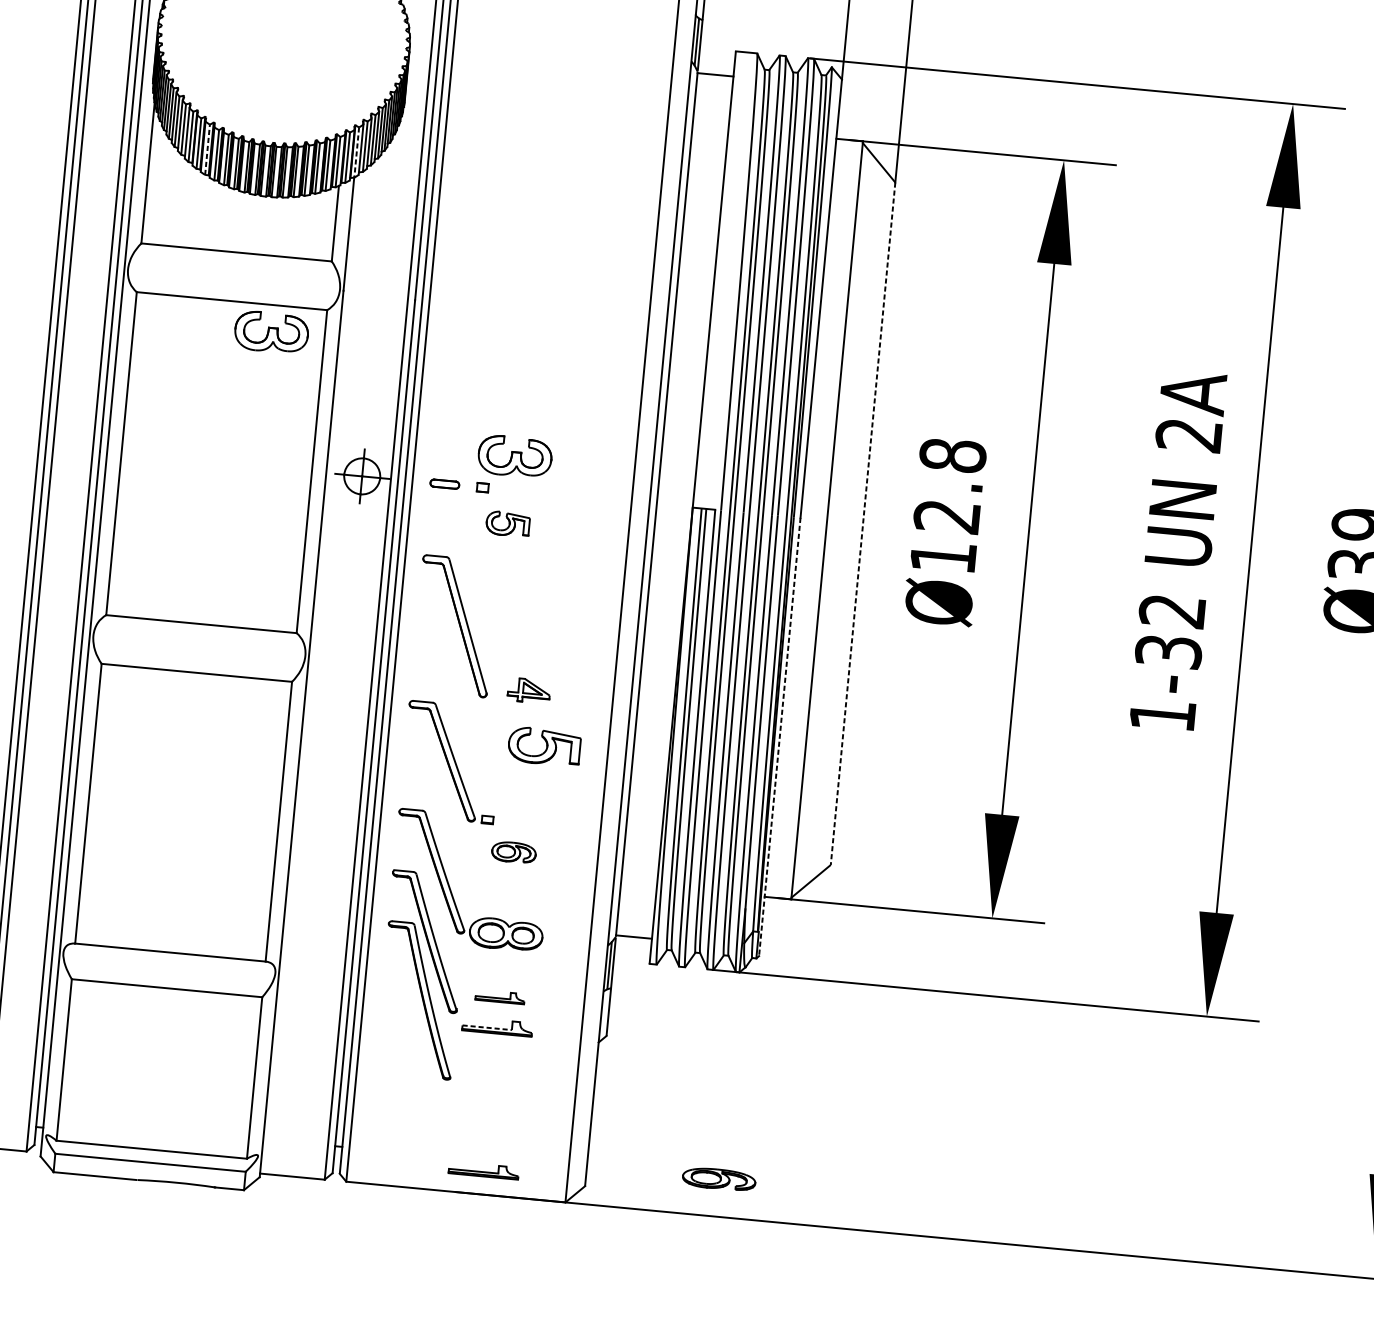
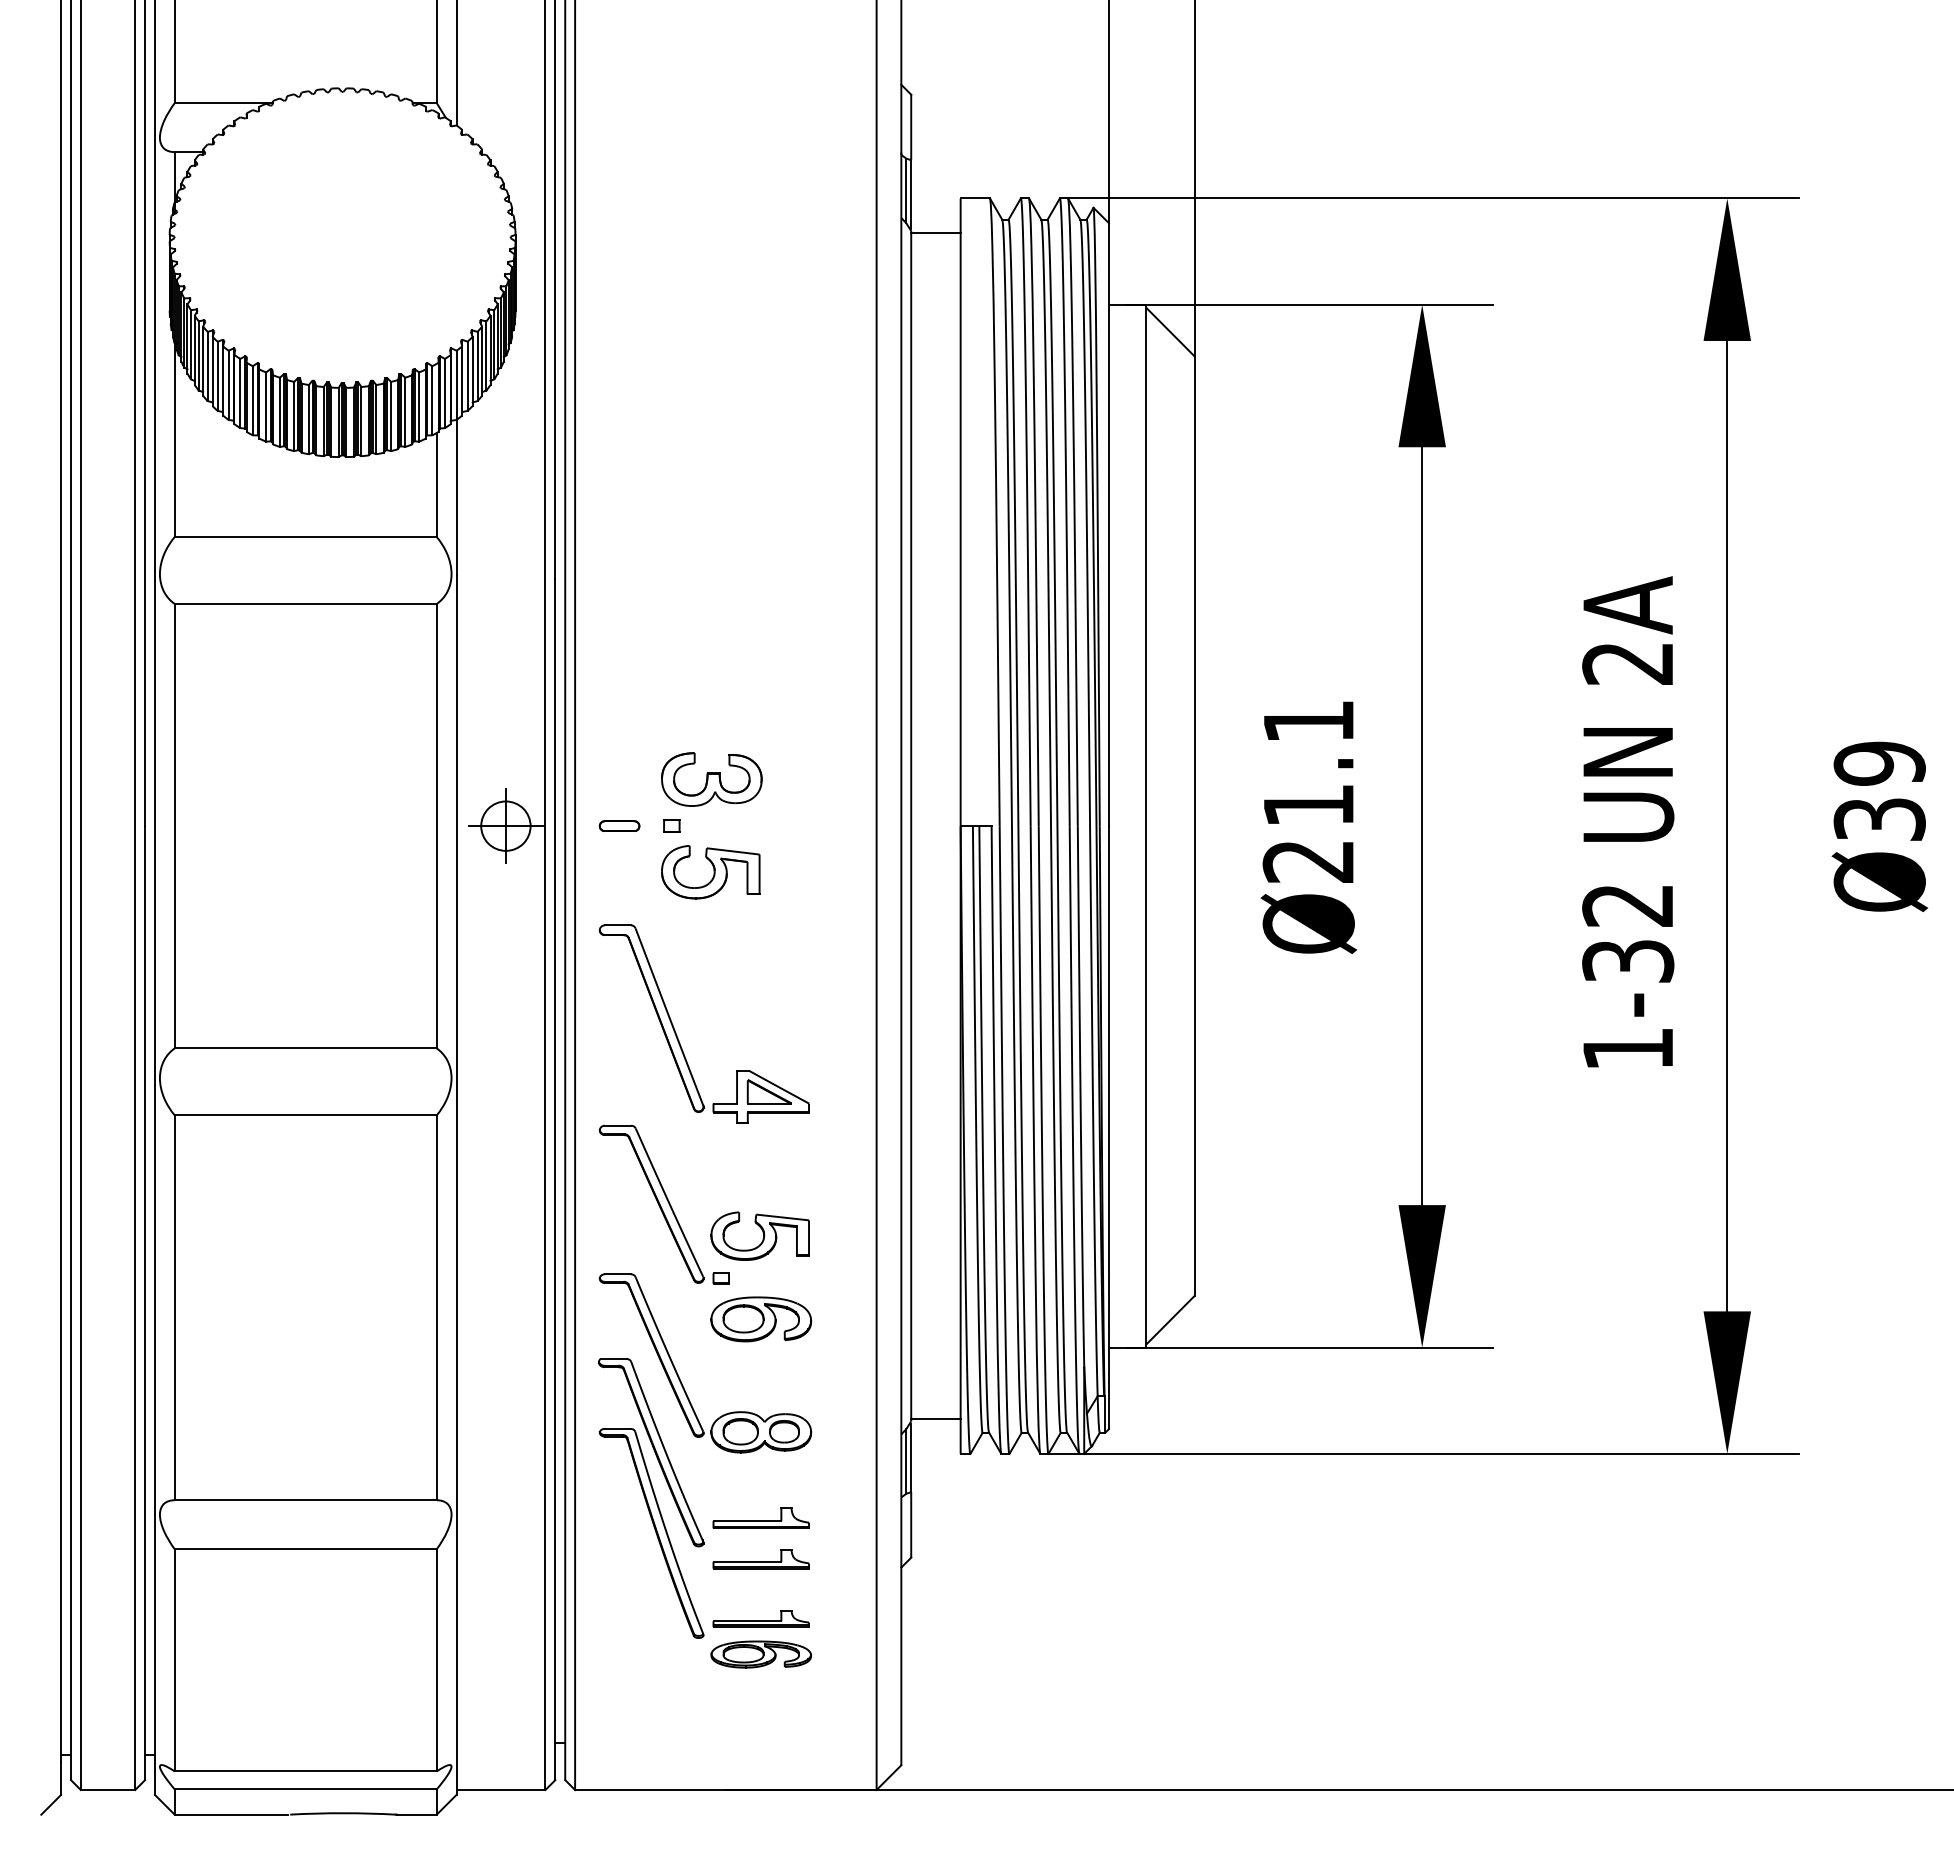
line: (207, 149) -> (252, 400), dashed -> solid
line: (356, 152) -> (456, 385), dashed -> solid
part: (271, 332) -> (363, 641), removed
text: (948, 505) -> (1308, 790), Ø12.8 -> Ø21.1
line: (862, 523) -> (1194, 826), dashed -> solid
part: (507, 524) -> (710, 872), size x1.67
part: (528, 690) -> (760, 1096), size x1.67
line: (779, 736) -> (1108, 1127), dashed -> solid
part: (543, 746) -> (759, 1235), moved
part: (514, 852) -> (761, 1319), size x1.67
part: (499, 996) -> (760, 1517), size x1.43
line: (487, 1027) -> (747, 1561), dashed -> solid
part: (483, 1170) -> (760, 1618), moved
part: (718, 1179) -> (760, 1654), moved

